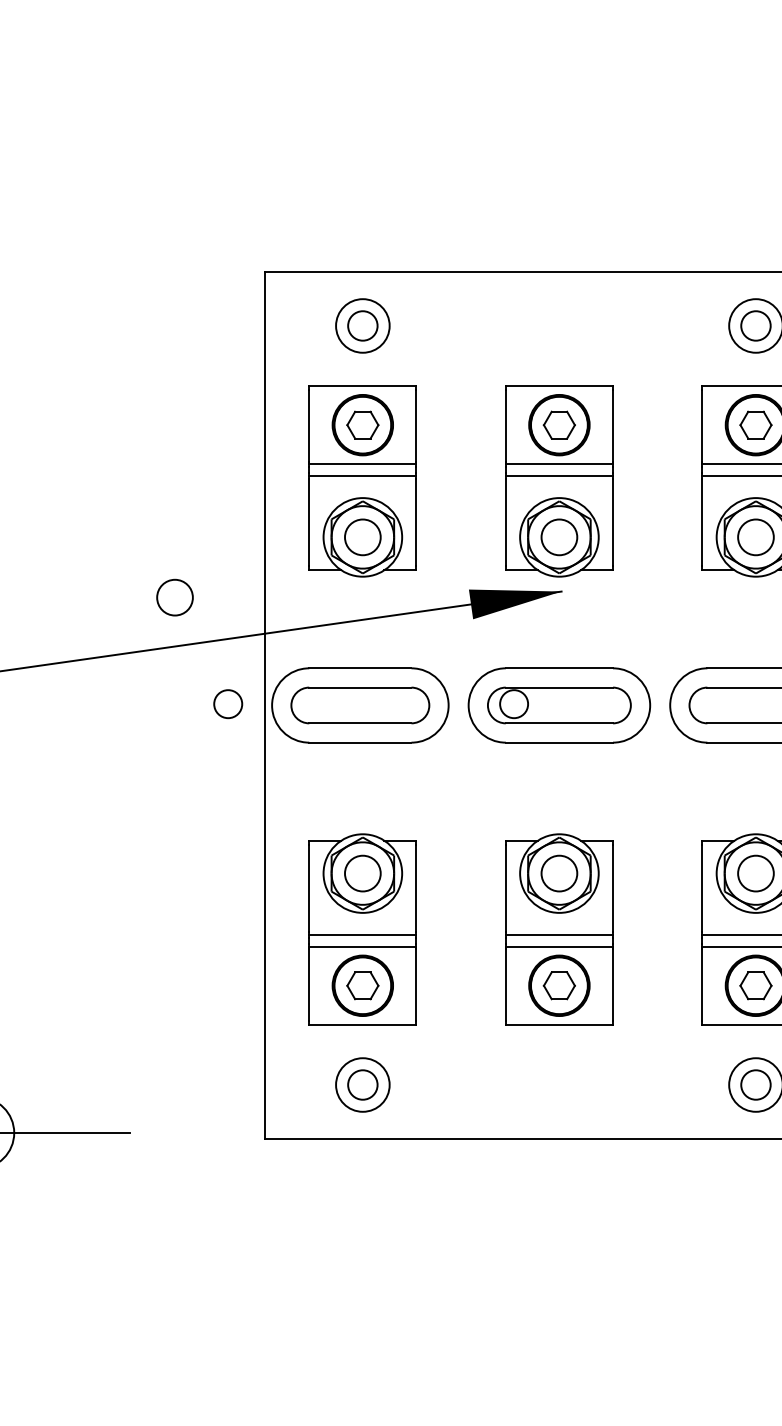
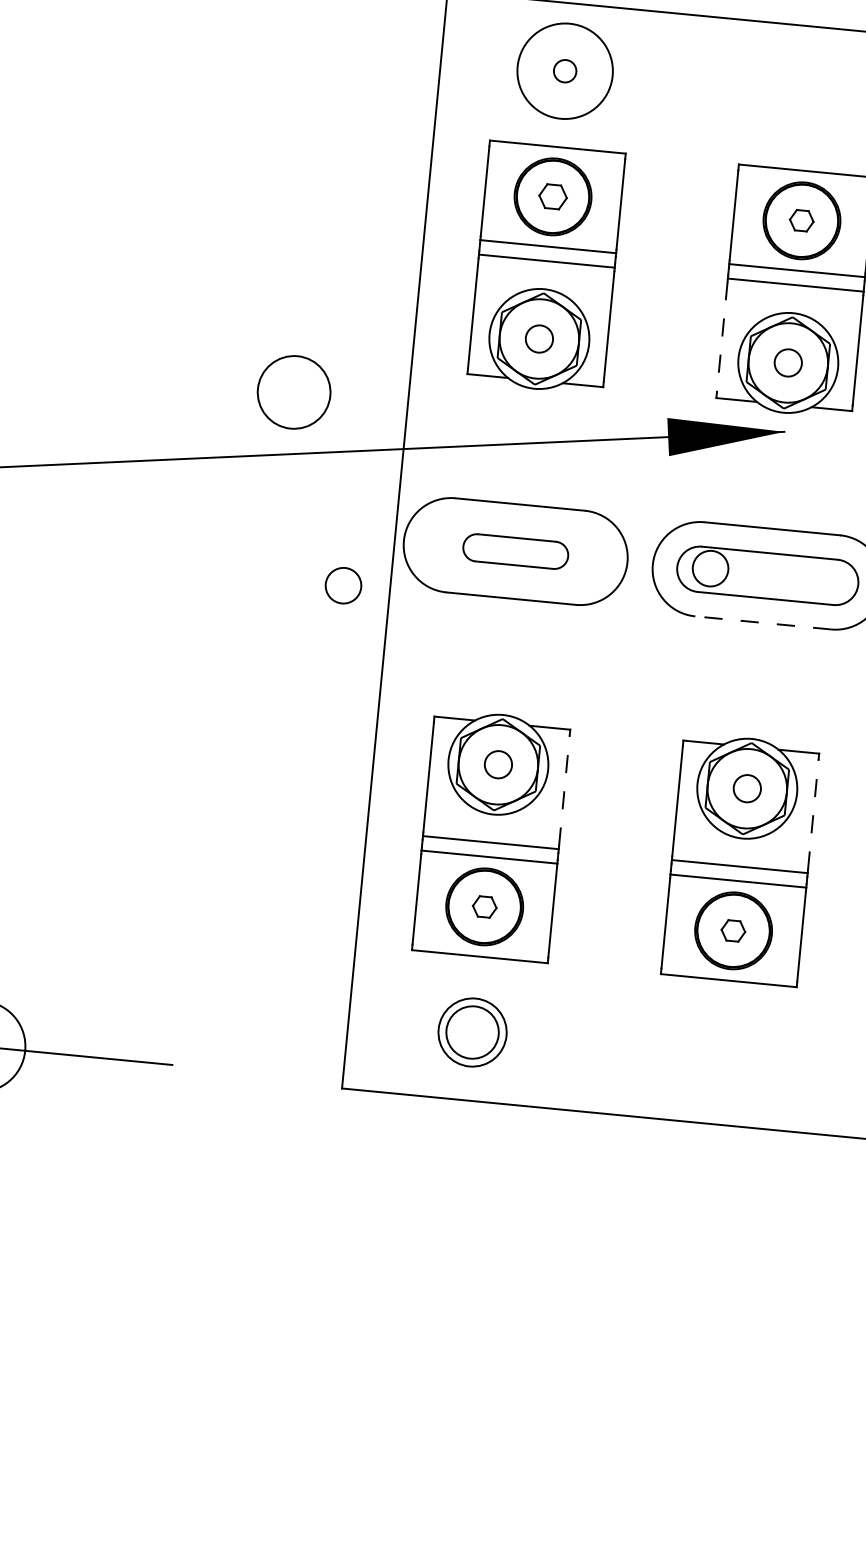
circle: (362, 325) -> (564, 70), size x0.6
circle: (362, 325) -> (564, 70), size x1.4
part: (362, 424) -> (552, 195), size x0.7
part: (558, 424) -> (800, 219), size x0.6
line: (505, 522) -> (721, 337), solid -> dashed
circle: (362, 537) -> (538, 339), size x0.6
circle: (559, 537) -> (788, 363), size x0.6
circle: (174, 597) -> (293, 392), size x1.6
circle: (228, 704) -> (343, 586), moved
part: (360, 705) -> (515, 551), size x0.6
line: (559, 742) -> (763, 622), solid -> dashed
circle: (362, 873) -> (497, 764), size x0.6
circle: (559, 873) -> (747, 788), size x0.6
line: (416, 888) -> (564, 790), solid -> dashed
line: (613, 888) -> (813, 814), solid -> dashed
part: (362, 985) -> (484, 906), size x0.6
part: (558, 985) -> (732, 930), size x0.6
circle: (362, 1084) -> (472, 1031), size x1.4

